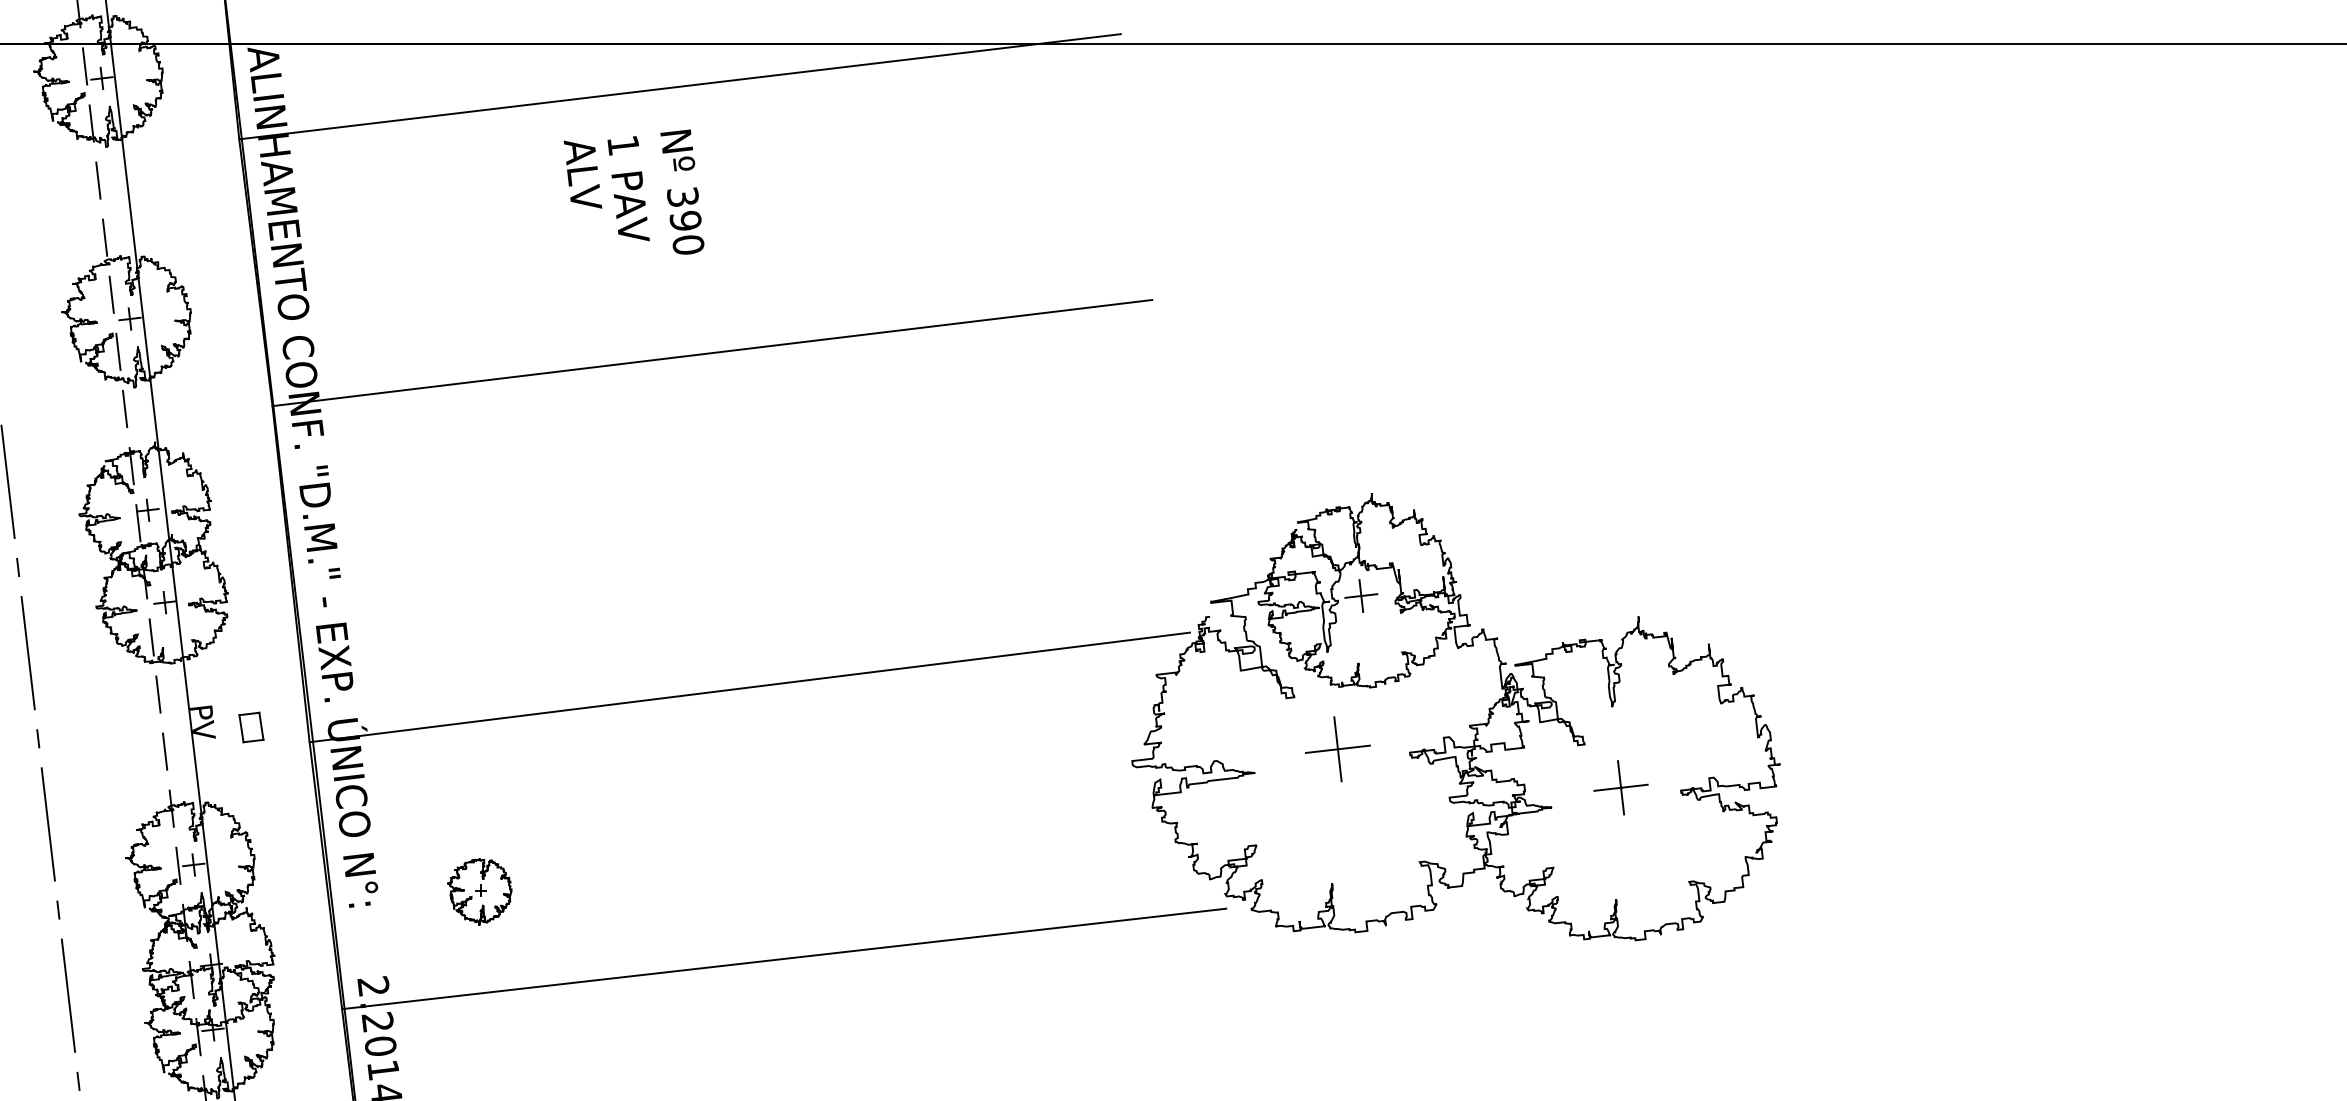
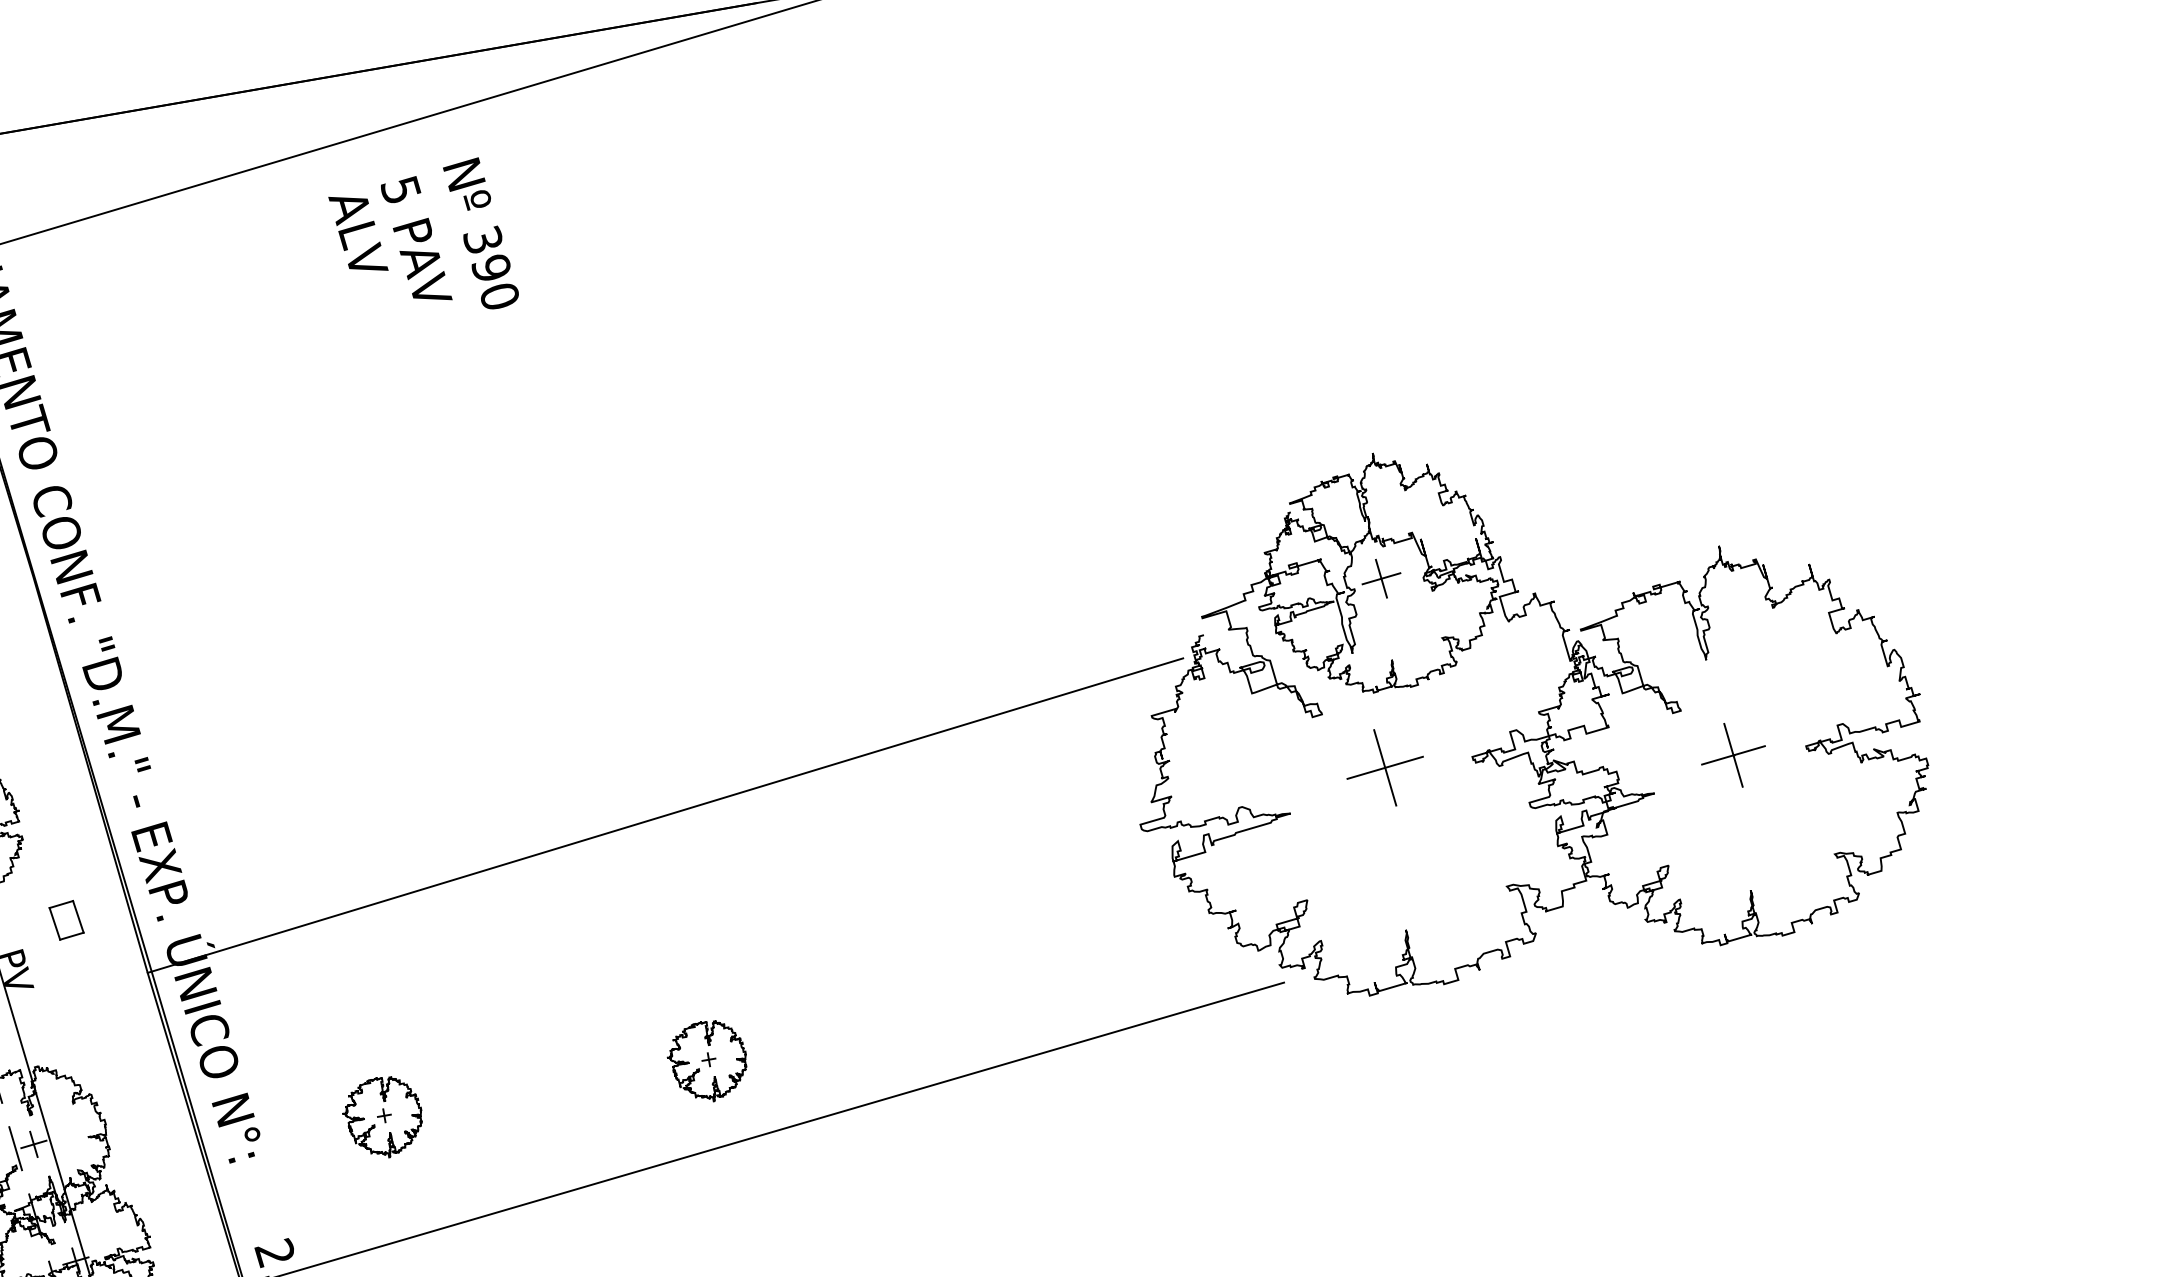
text: (623, 145) -> (401, 190), 1 -> 5
line: (712, 352) -> (551, 420), removed
part: (251, 727) -> (66, 920), moved
part: (749, 891) -> (707, 1060), added

